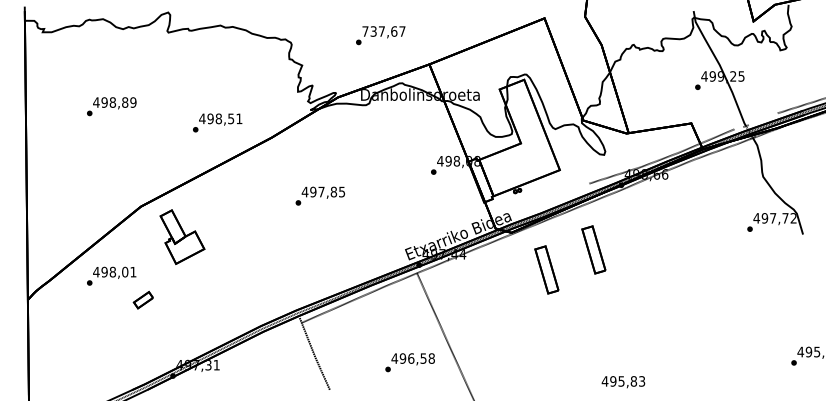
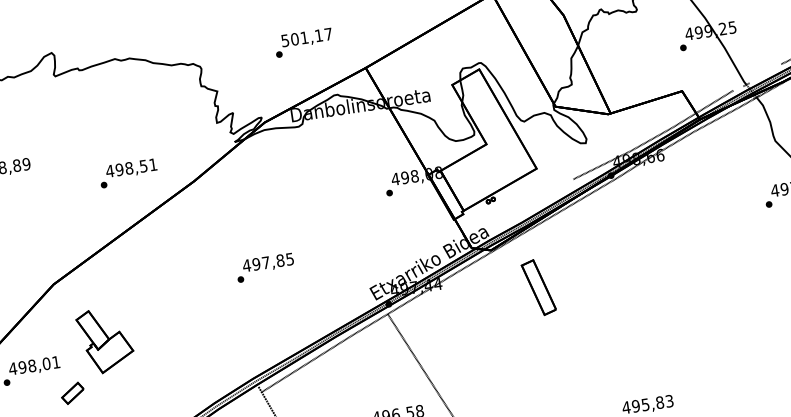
text: (379, 31) -> (301, 38), 737,67 -> 501,17
text: (319, 195) -> (264, 267), moved
part: (182, 236) -> (105, 339), moved
part: (593, 249) -> (589, 255), removed

